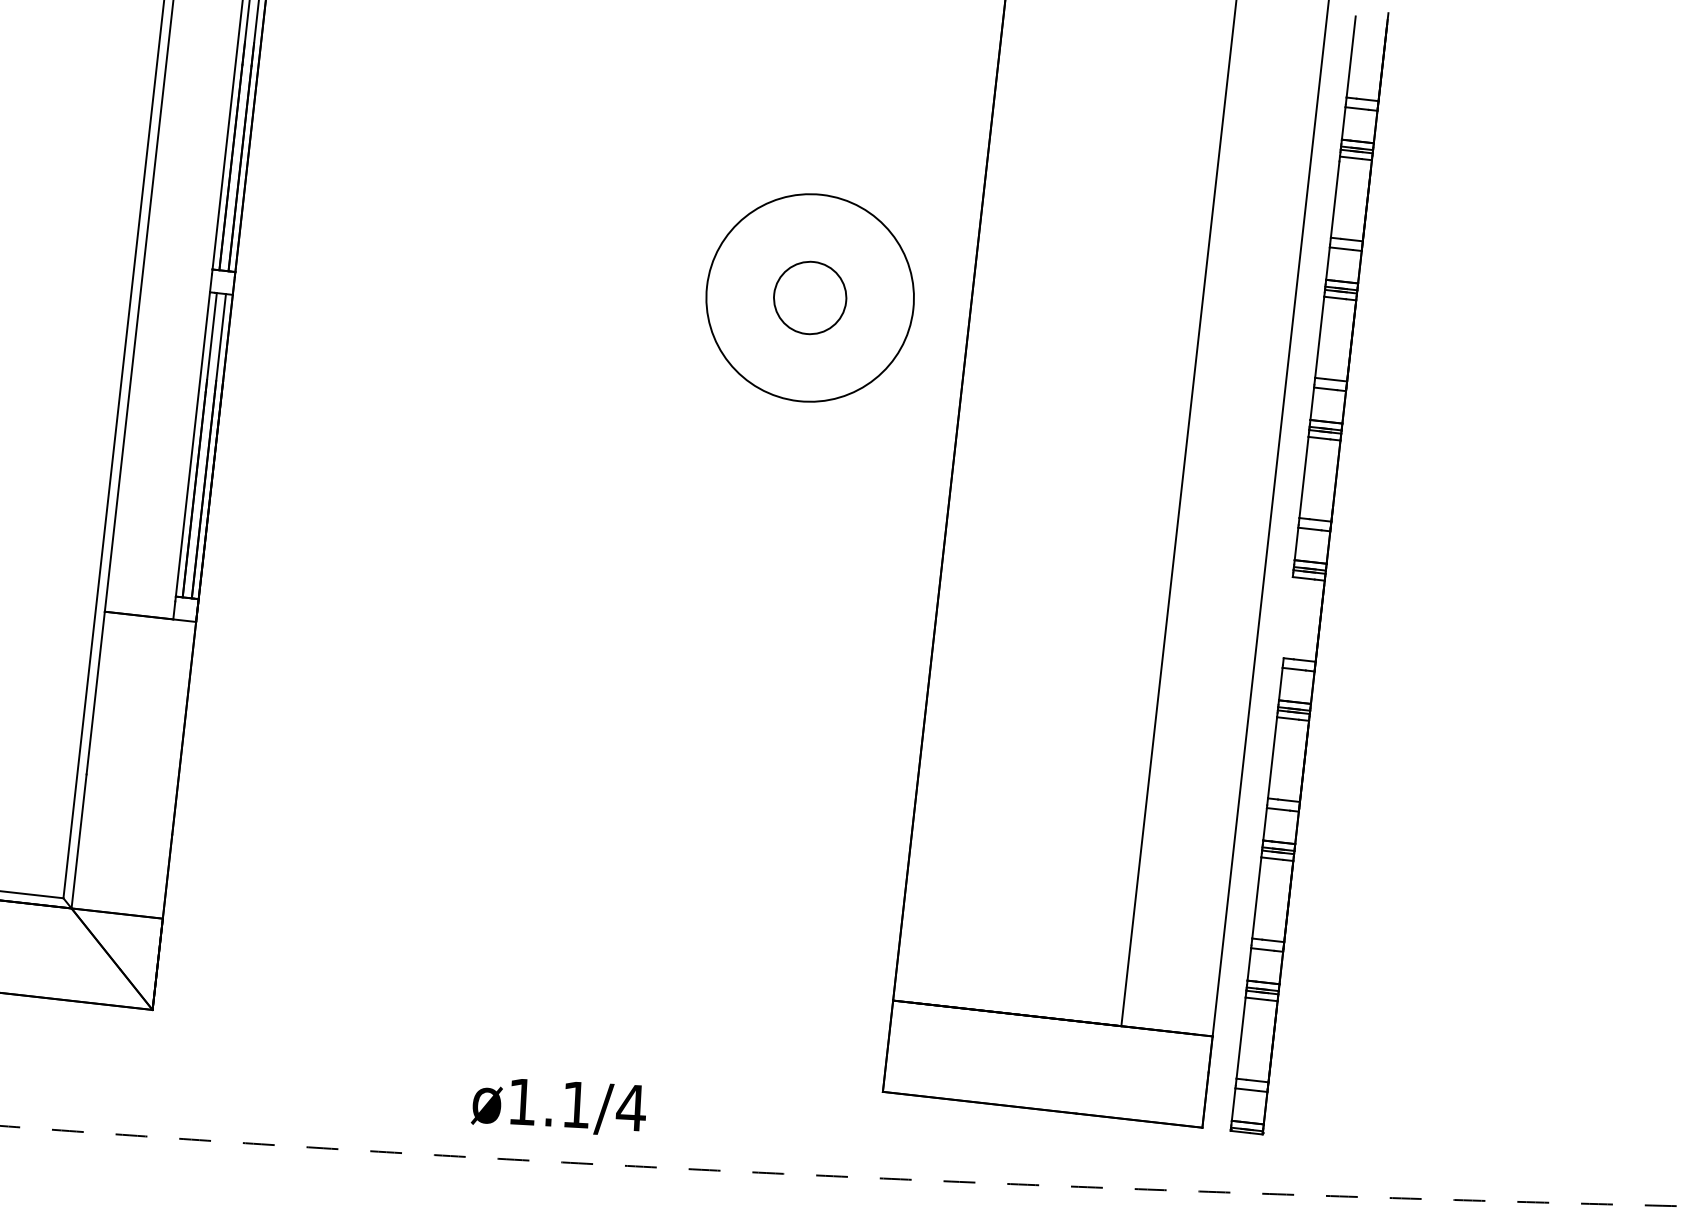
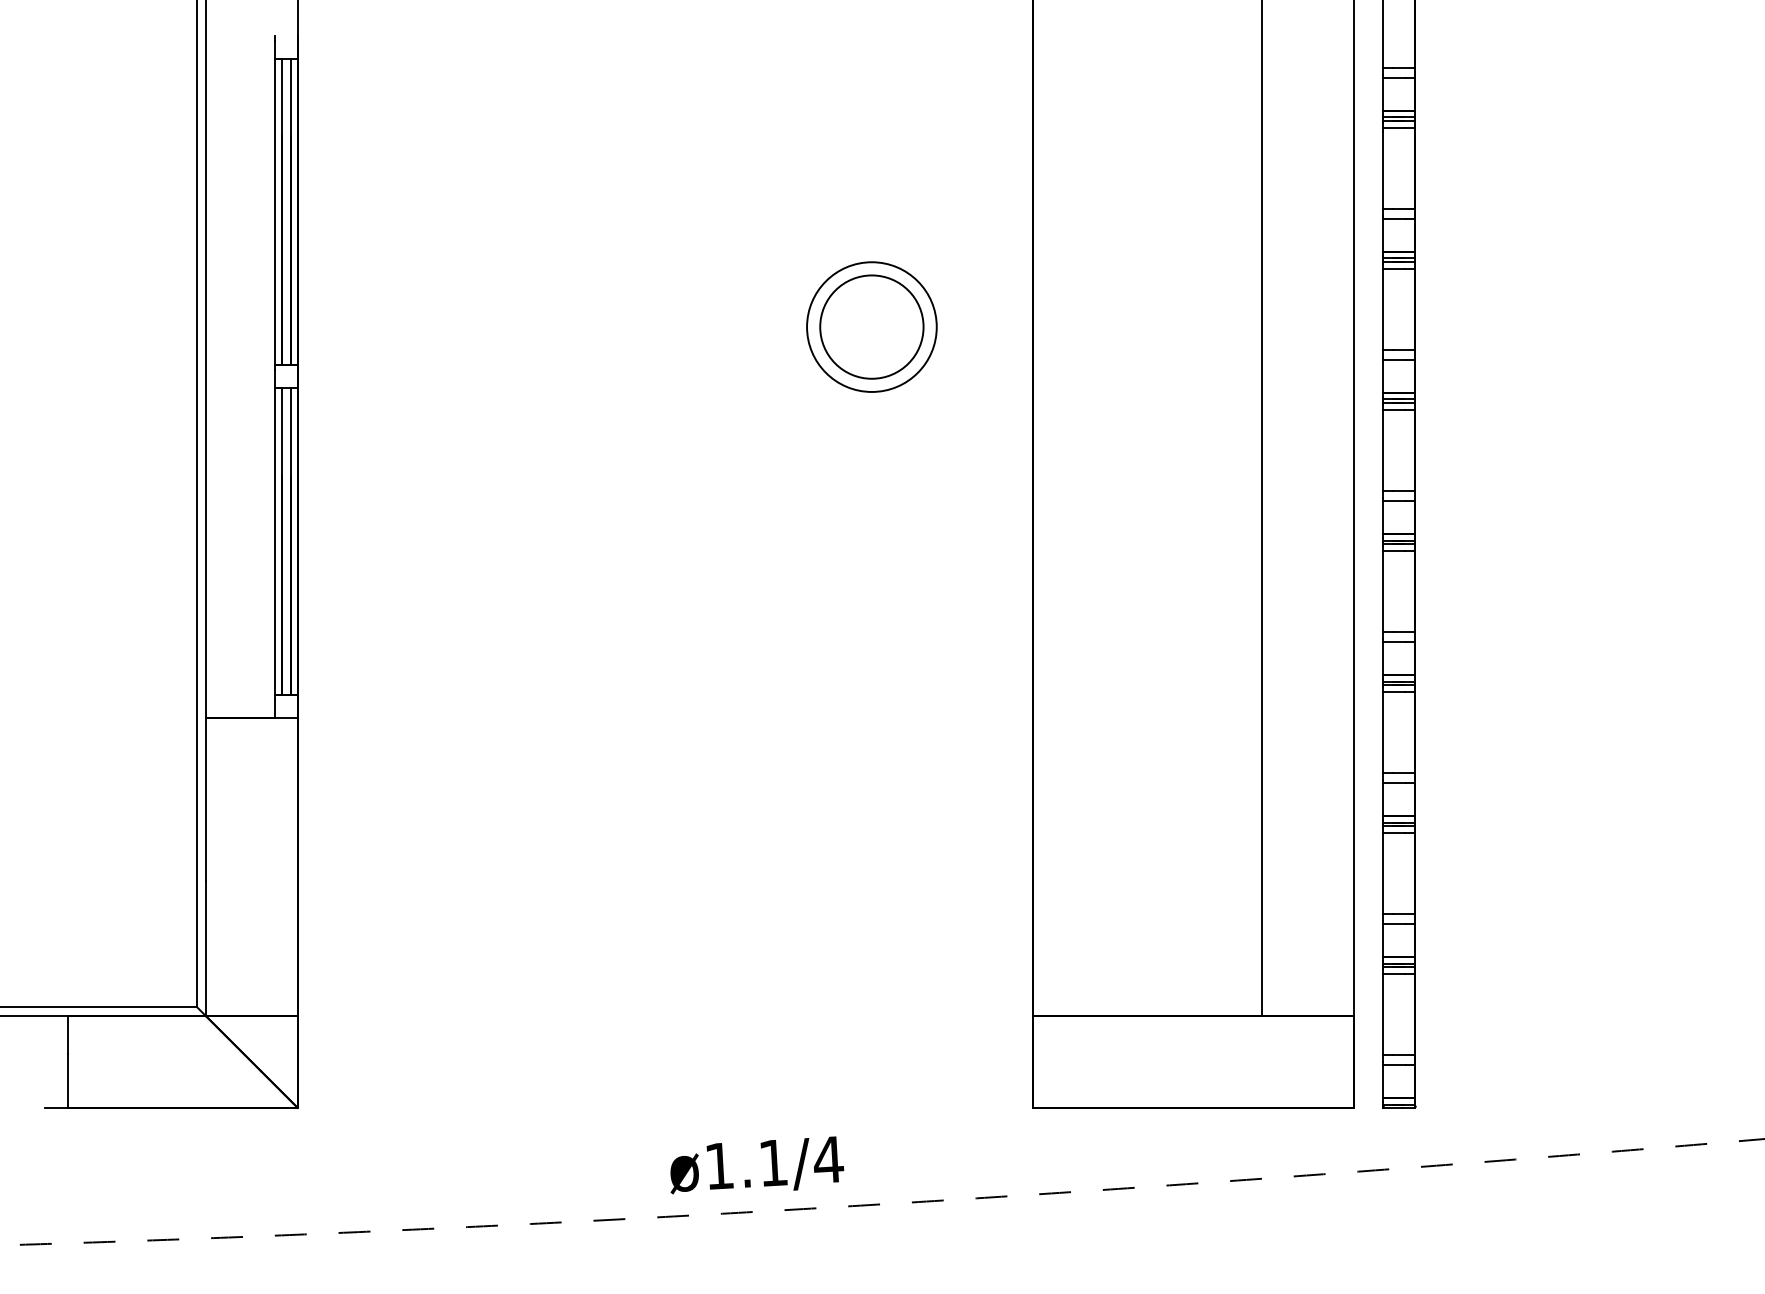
circle: (809, 297) -> (871, 326), size x0.62
circle: (809, 297) -> (871, 326), size x1.43
line: (1288, 617) -> (1382, 591), added
text: (560, 1105) -> (757, 1165), moved

